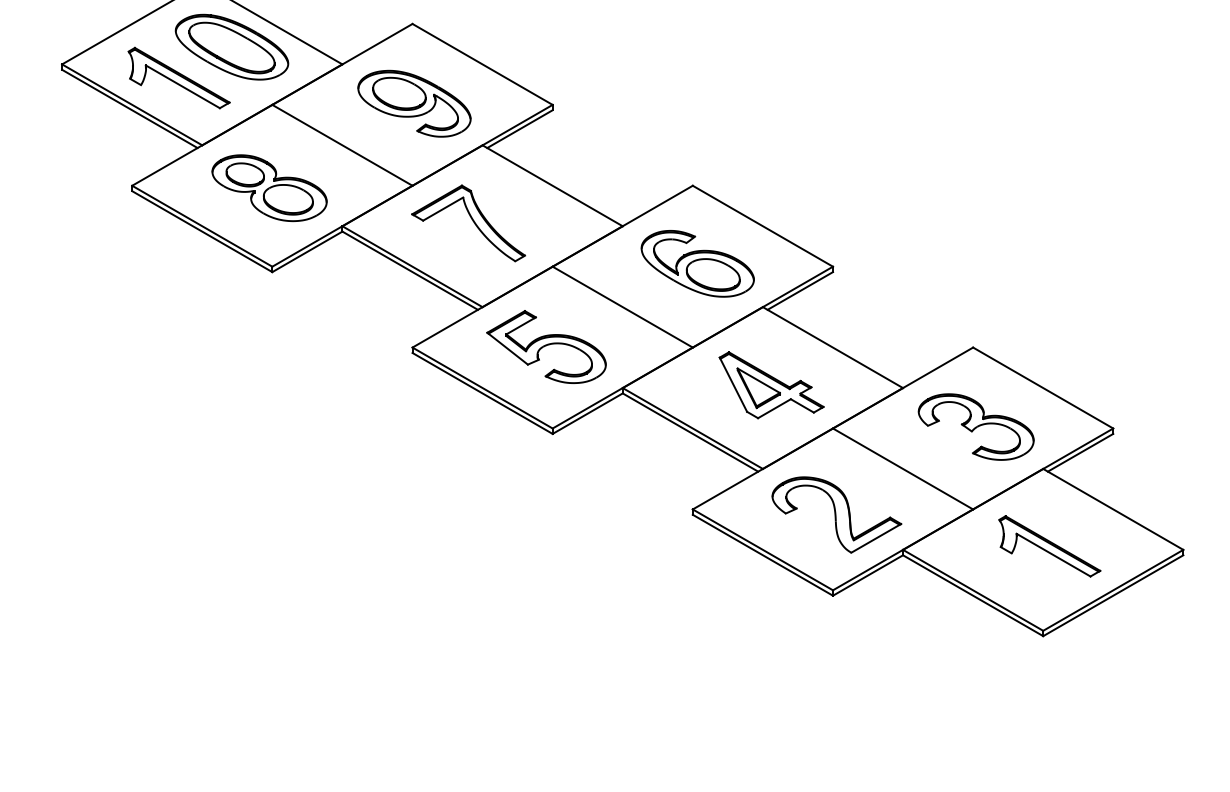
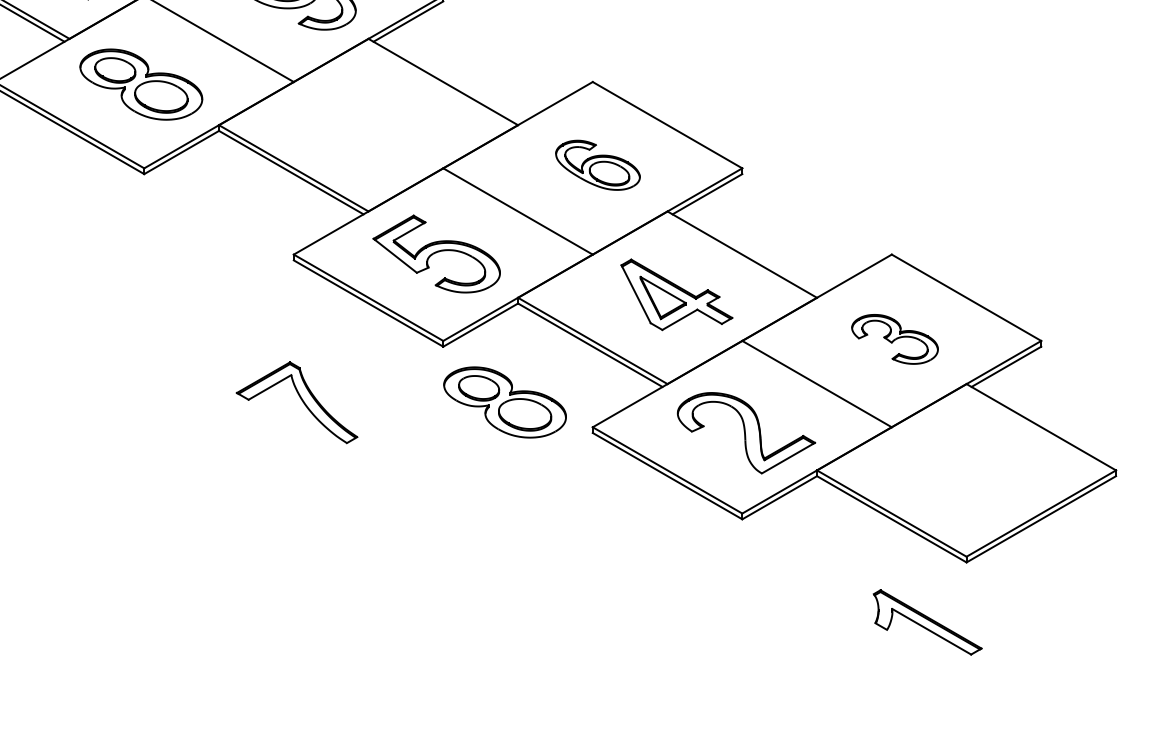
part: (468, 223) -> (296, 402), moved
part: (697, 263) -> (597, 164), size x0.7
part: (975, 426) -> (894, 338), size x0.7
part: (610, 486) -> (504, 402), added
part: (1049, 546) -> (927, 622), moved

